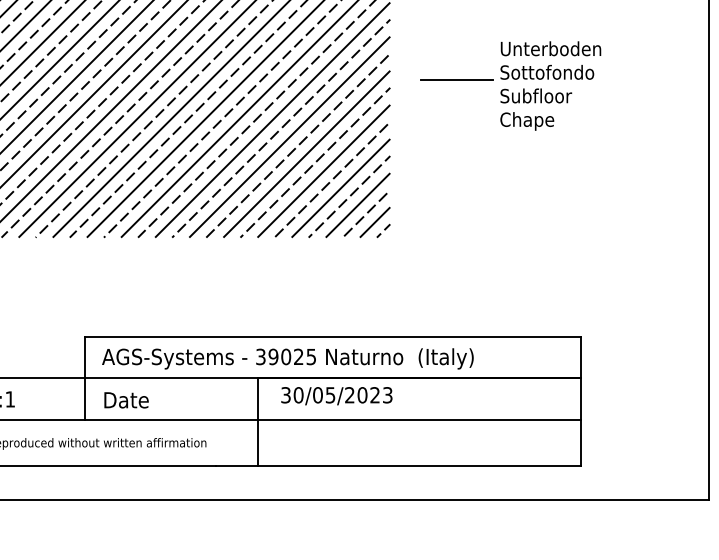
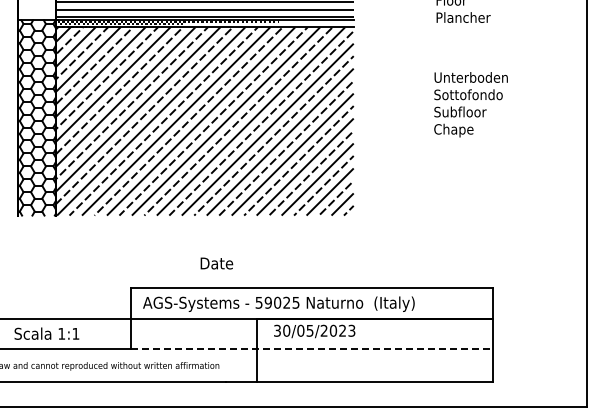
line: (455, 80) -> (401, 100), removed
text: (261, 355) -> (259, 301), 39025 -> 59025
text: (126, 400) -> (216, 263), moved
line: (333, 420) -> (312, 349), solid -> dashed

